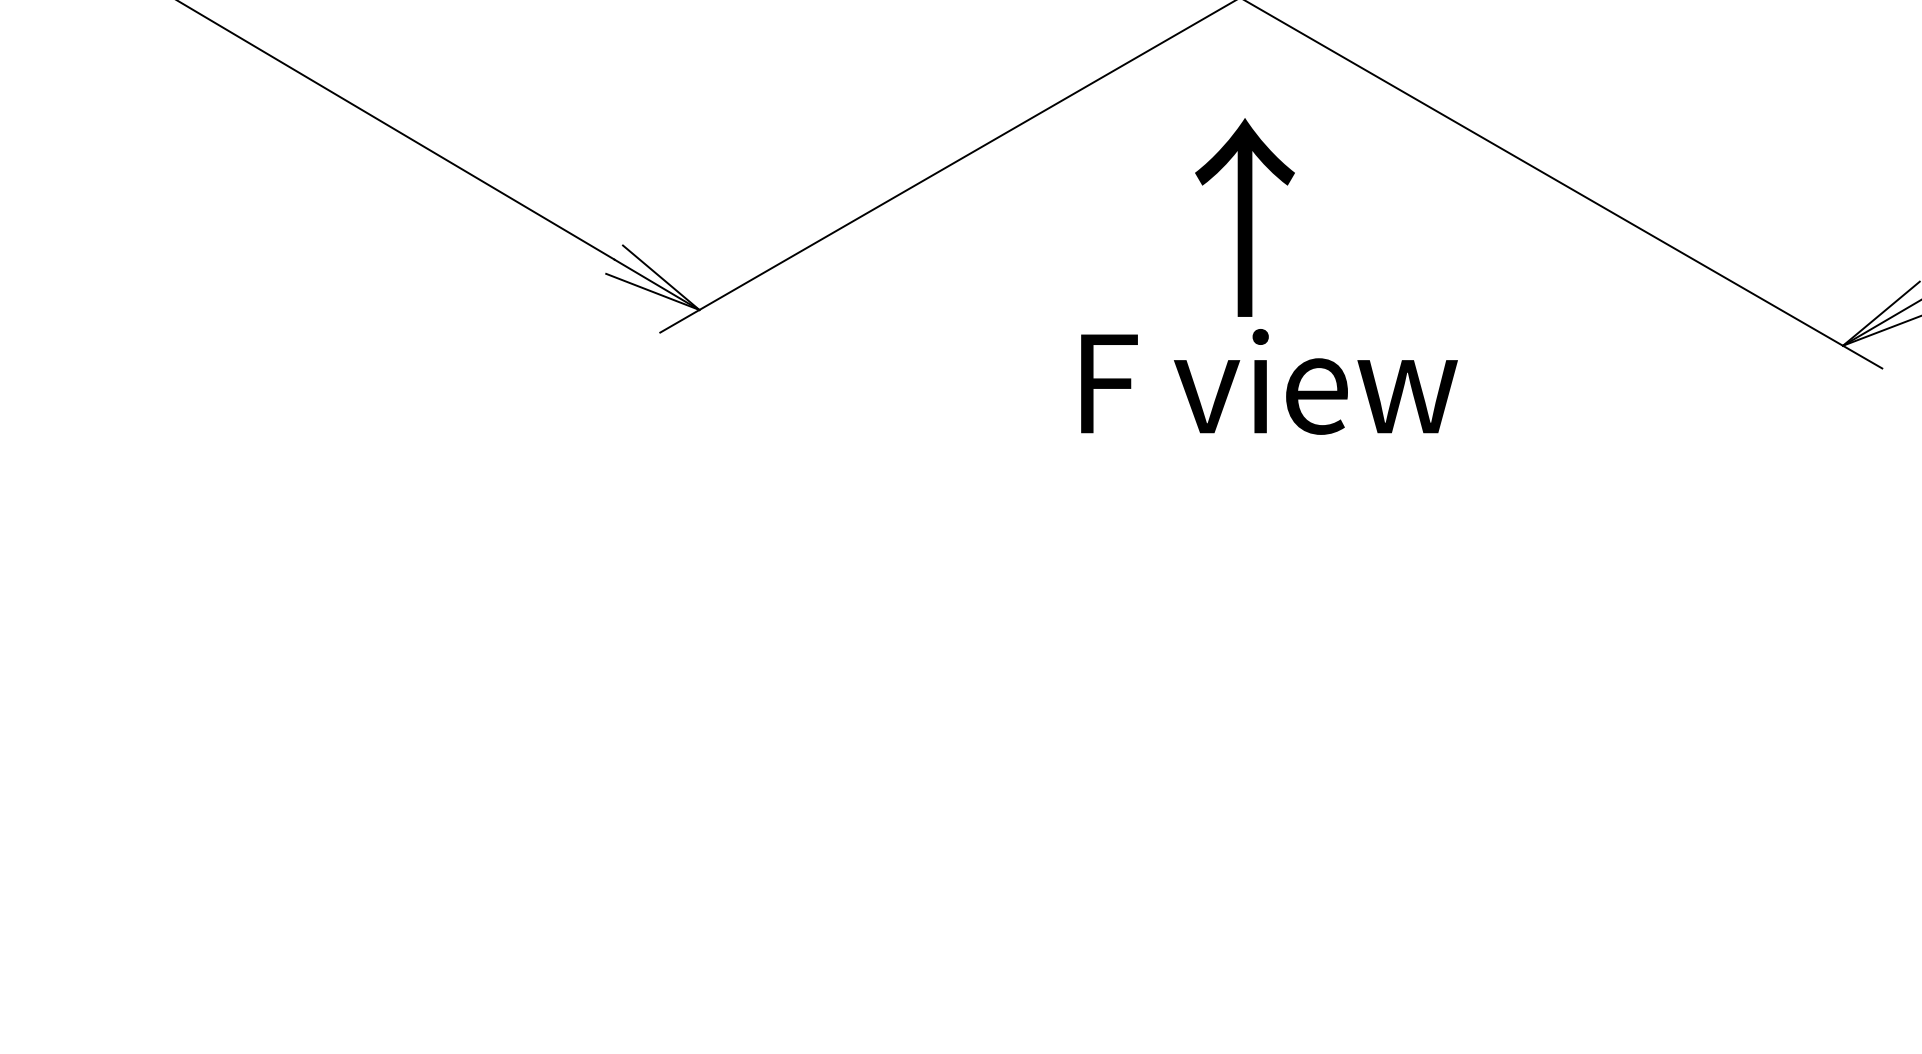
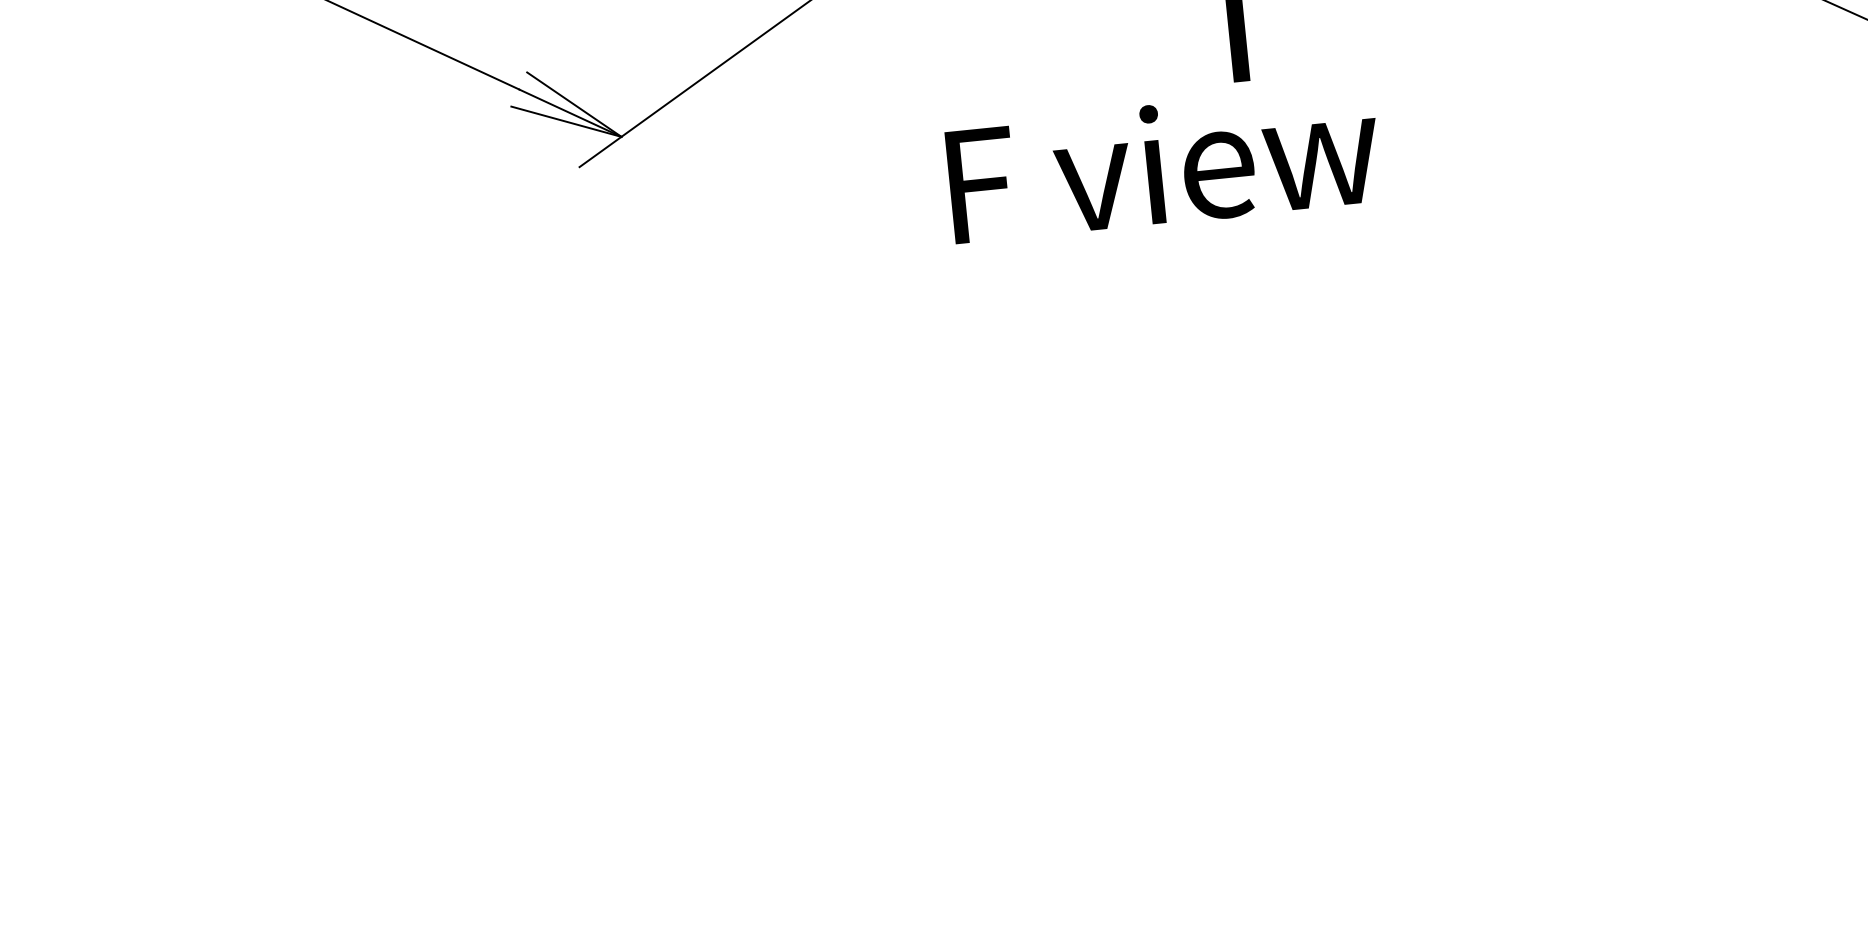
text: (1269, 381) -> (1163, 163), moved

